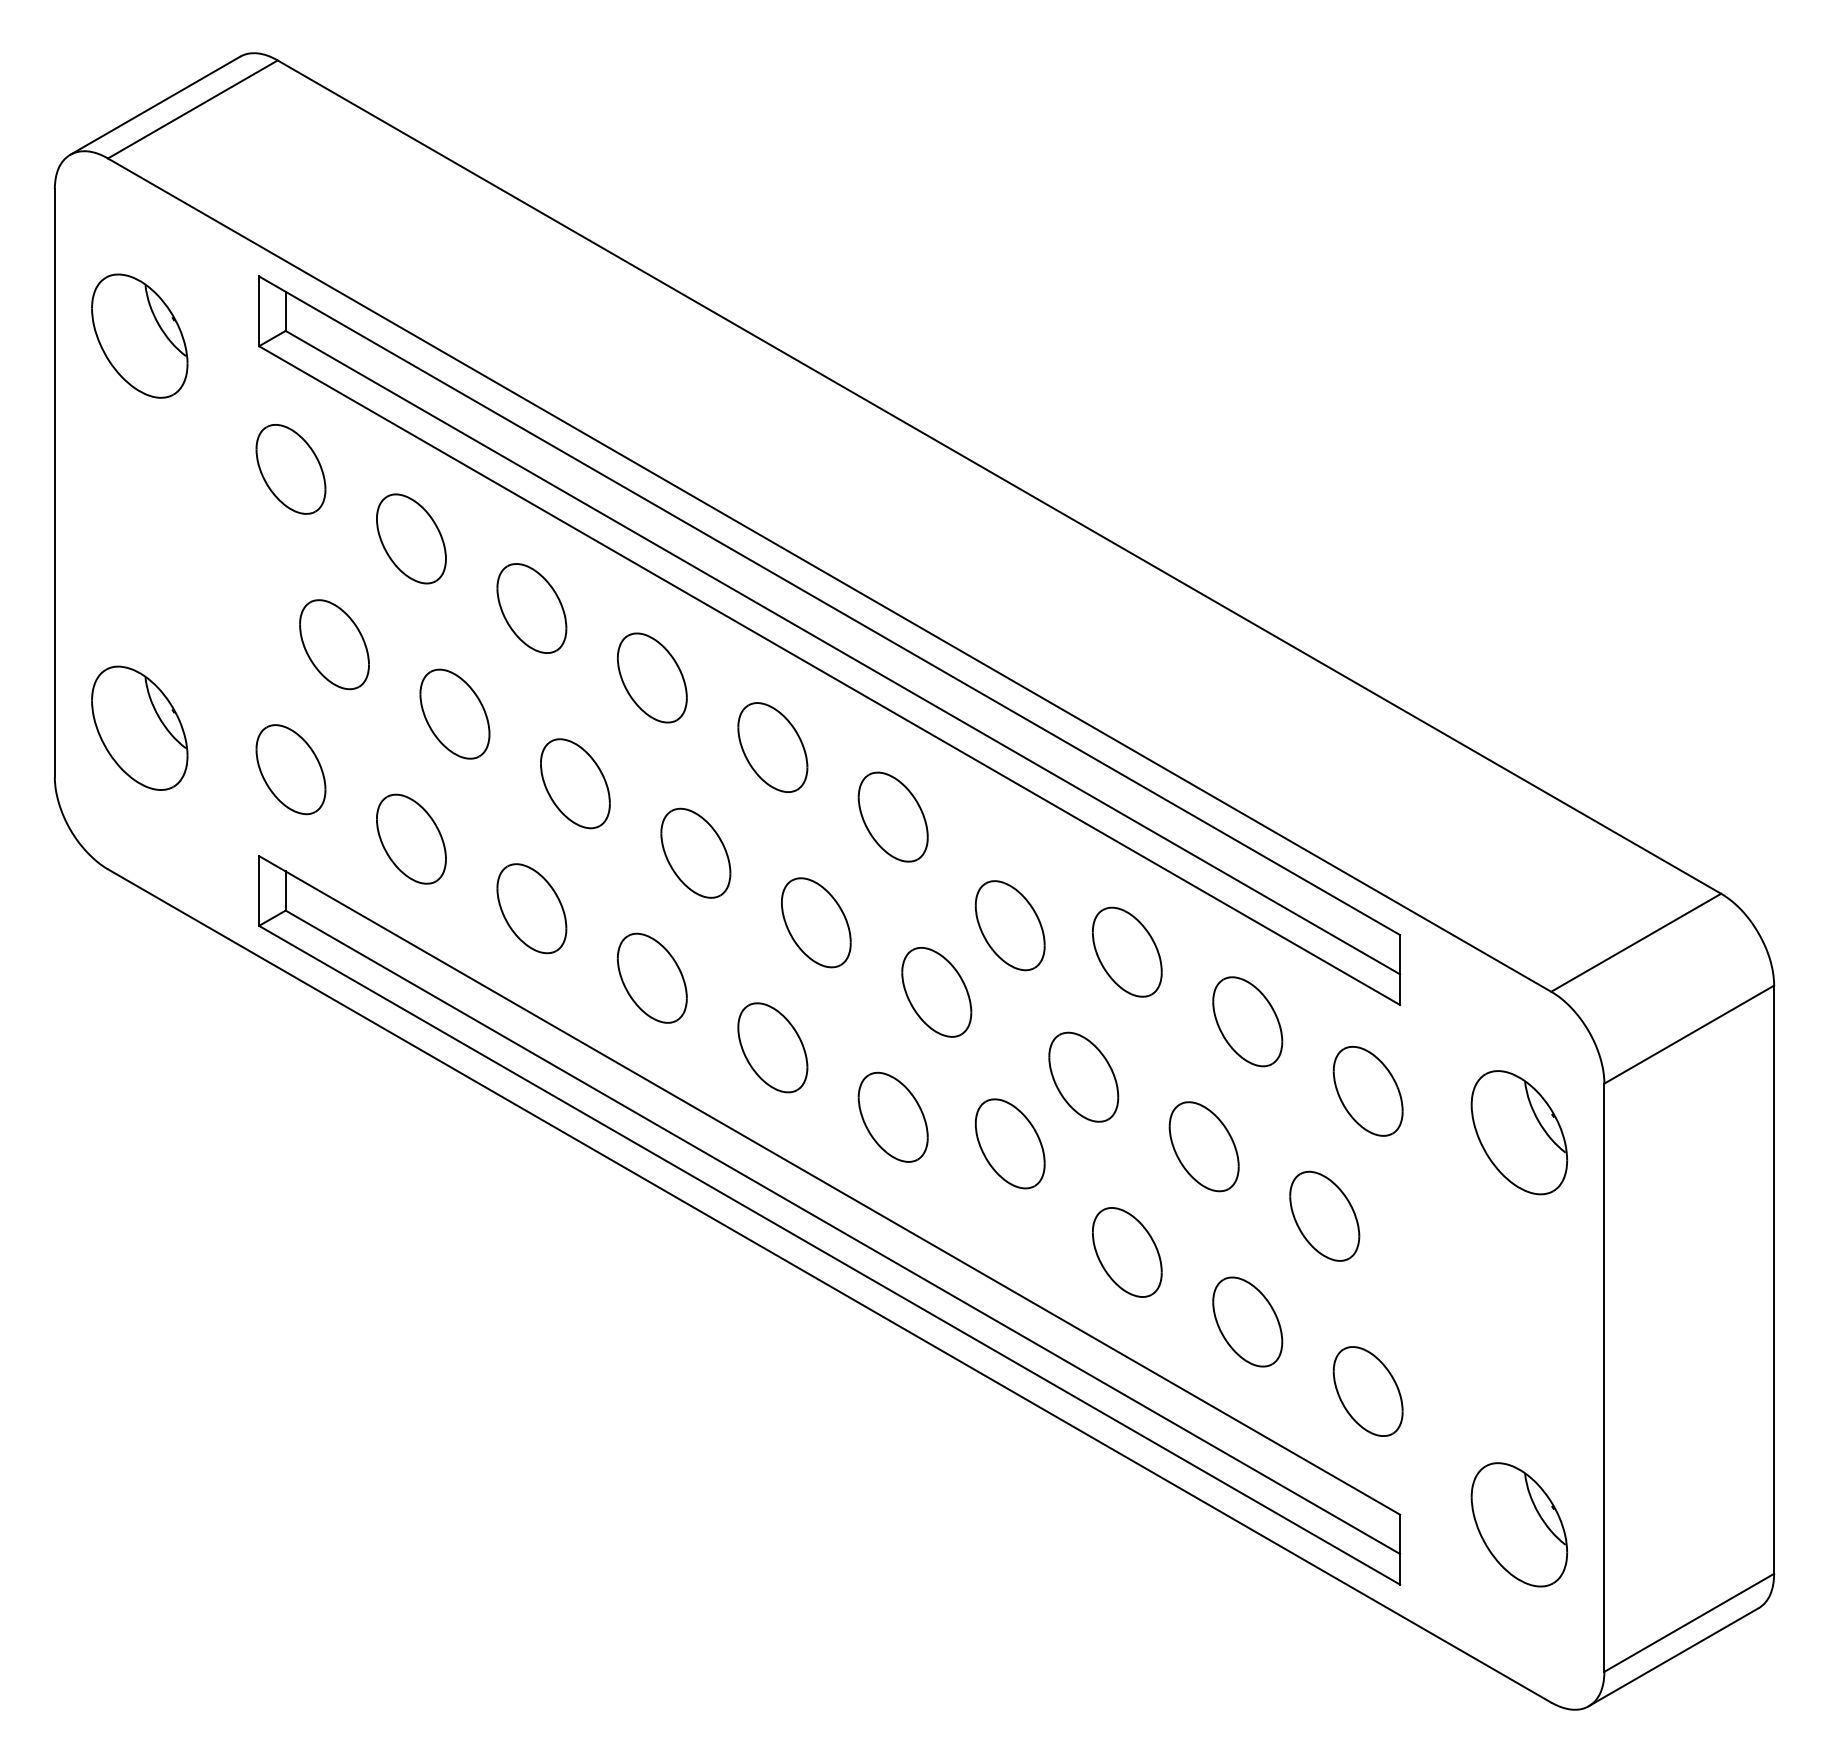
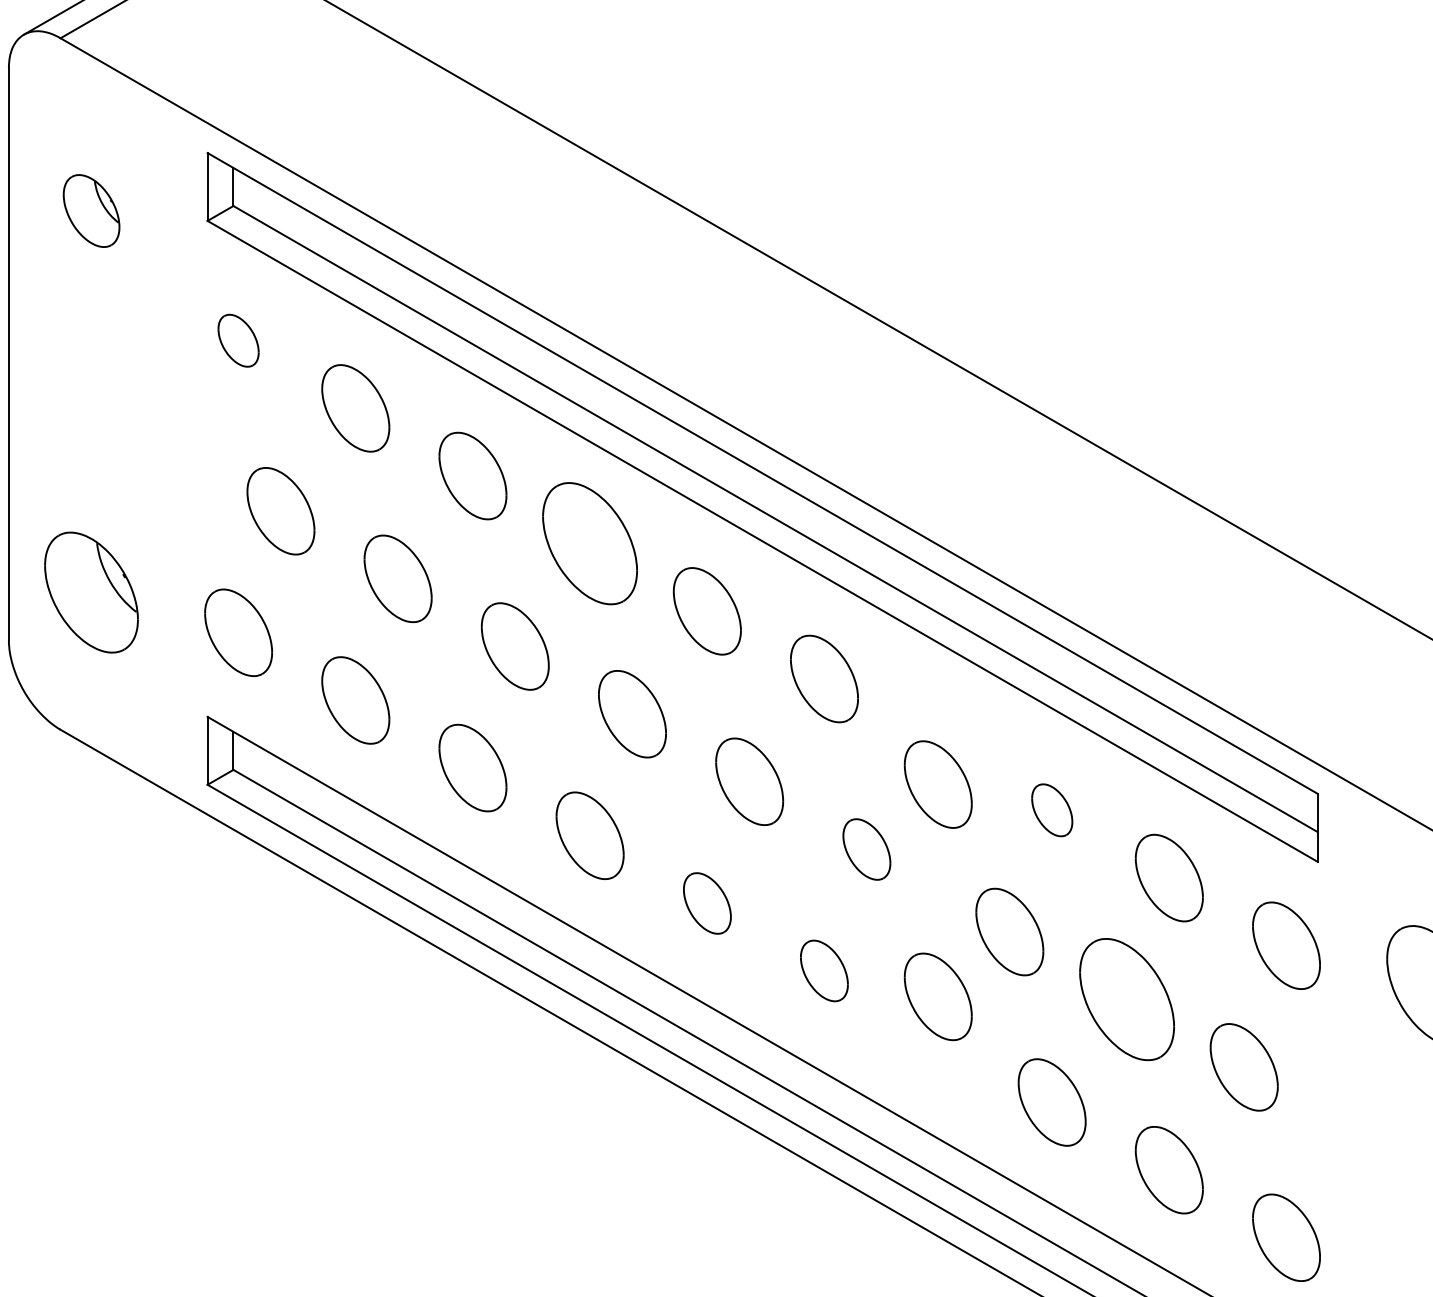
part: (139, 335) -> (91, 210), size x0.6
part: (290, 469) -> (238, 340), size x0.6
part: (652, 677) -> (590, 543), size x1.4
part: (1127, 951) -> (1052, 809), size x0.6
part: (936, 992) -> (866, 849), size x0.7
part: (772, 1047) -> (707, 903), size x0.7
part: (892, 1116) -> (823, 970), size x0.7
part: (1203, 1146) -> (1126, 999), size x1.4

